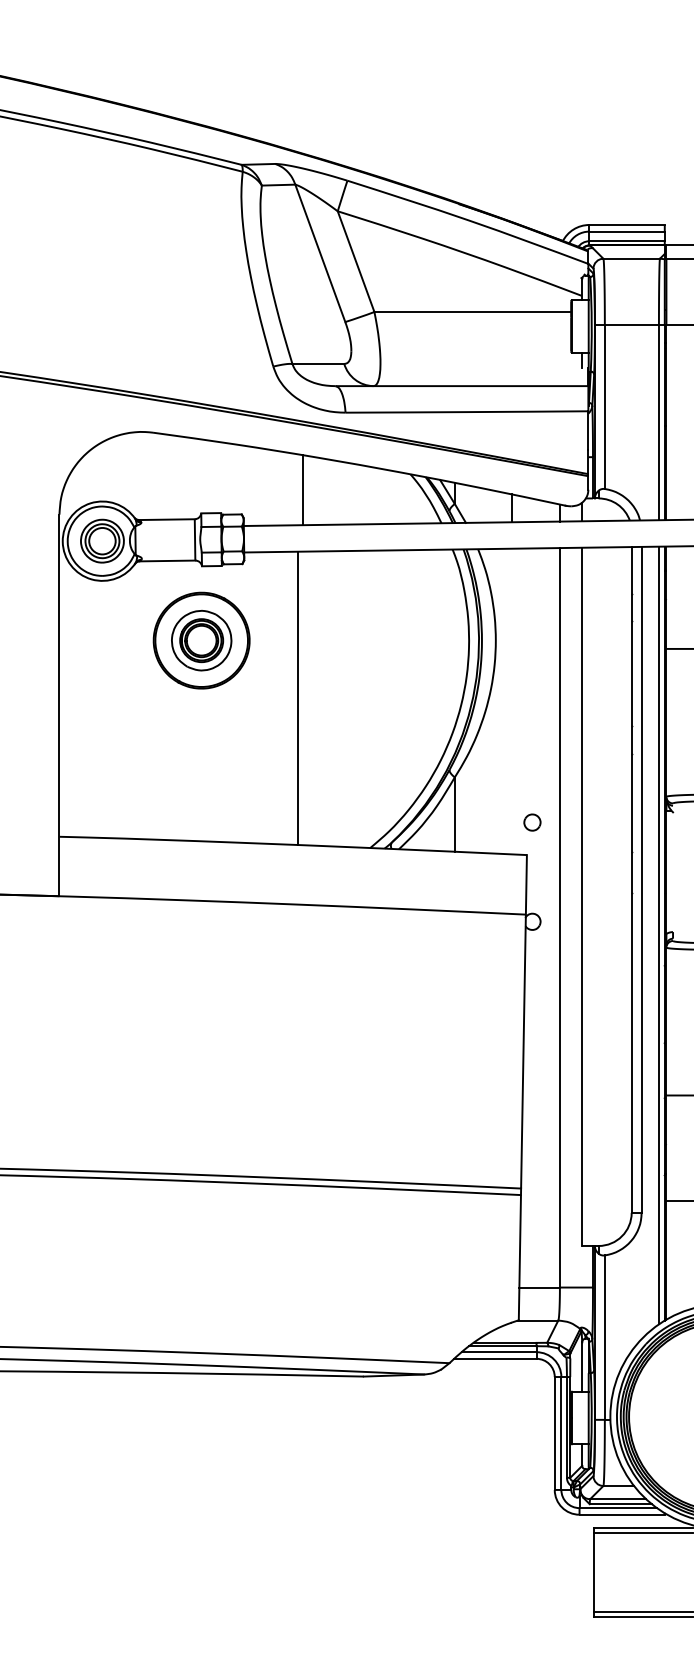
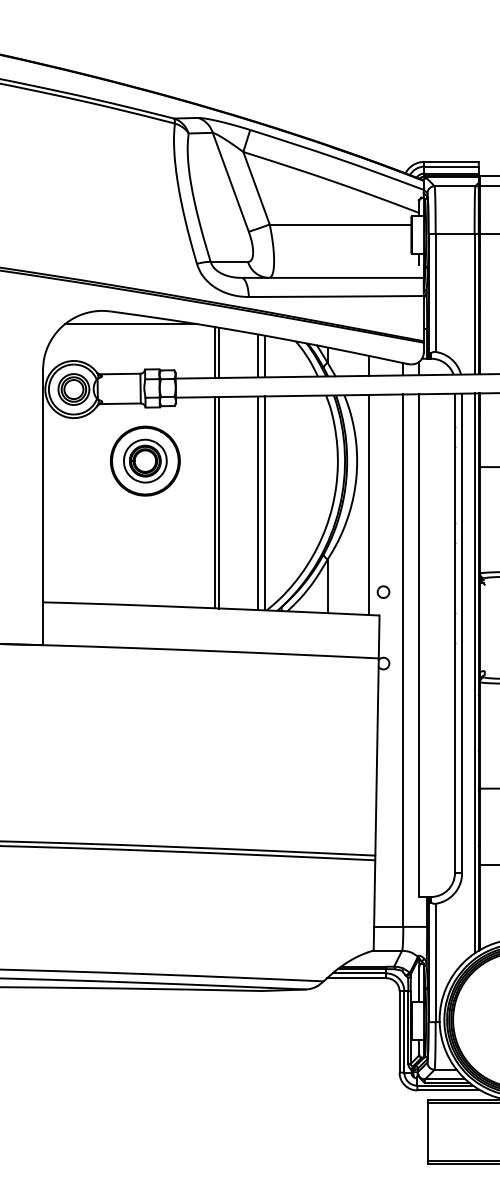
line: (181, 450) -> (130, 324), added
line: (297, 489) -> (214, 352), added
line: (358, 494) -> (258, 355), added
line: (367, 495) -> (264, 356), added
line: (303, 698) -> (218, 502), added
line: (358, 698) -> (258, 502), added
line: (367, 698) -> (264, 502), added
line: (511, 701) -> (368, 504), added

